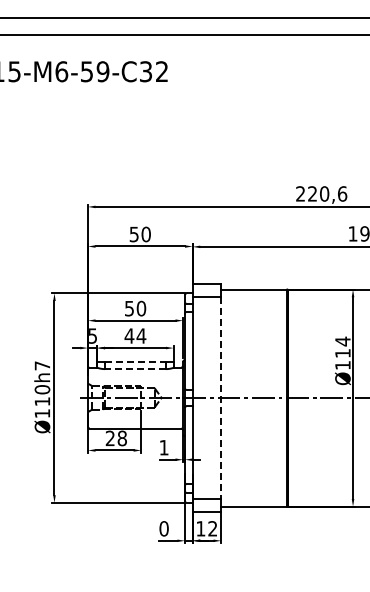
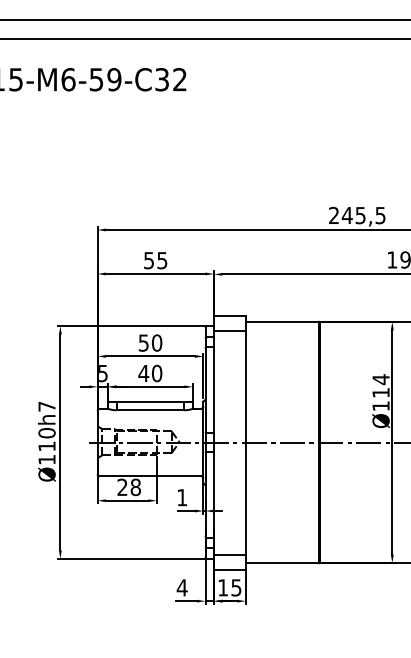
text: (327, 193) -> (363, 215), 220,6 -> 245,5
text: (145, 234) -> (161, 260), 50 -> 55
text: (141, 335) -> (157, 372), 44 -> 40
line: (136, 361) -> (151, 401), dashed -> solid
line: (135, 369) -> (150, 410), dashed -> solid
line: (221, 398) -> (246, 442), dashed -> solid
text: (163, 528) -> (181, 587), 0 -> 4
text: (212, 528) -> (236, 587), 12 -> 15

